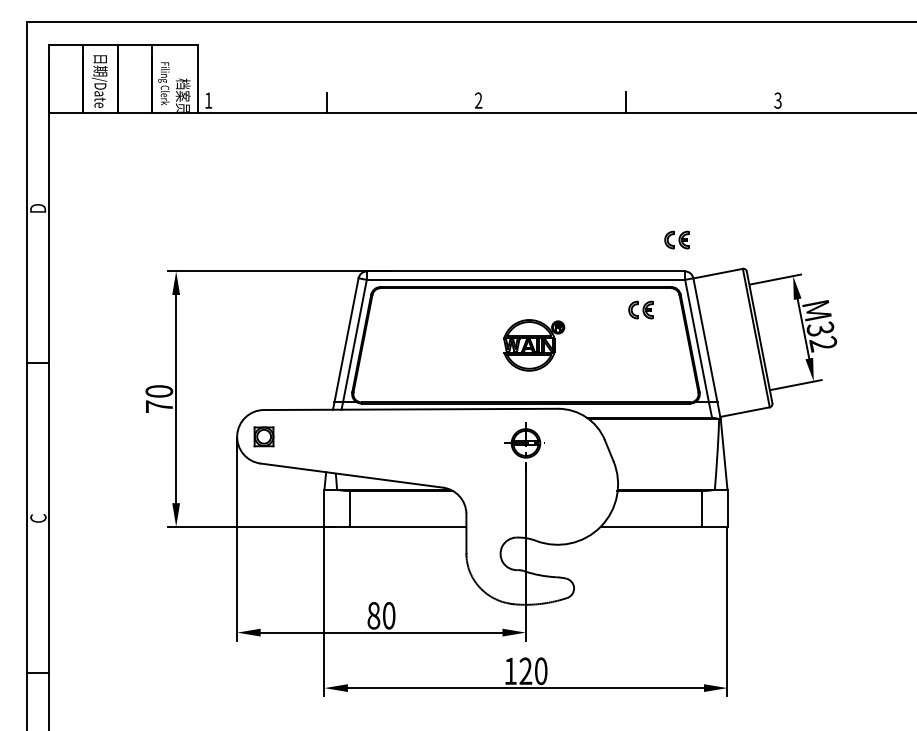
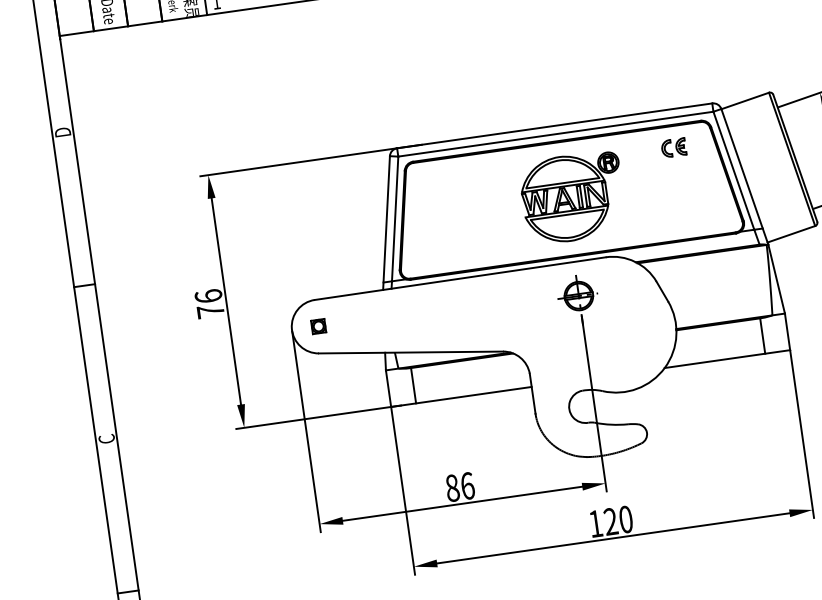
part: (676, 239) -> (699, 73), removed
part: (534, 345) -> (573, 197), size x1.67
text: (159, 391) -> (208, 296), 70 -> 76
part: (263, 436) -> (318, 326), size x0.71
text: (389, 615) -> (468, 485), 80 -> 86

